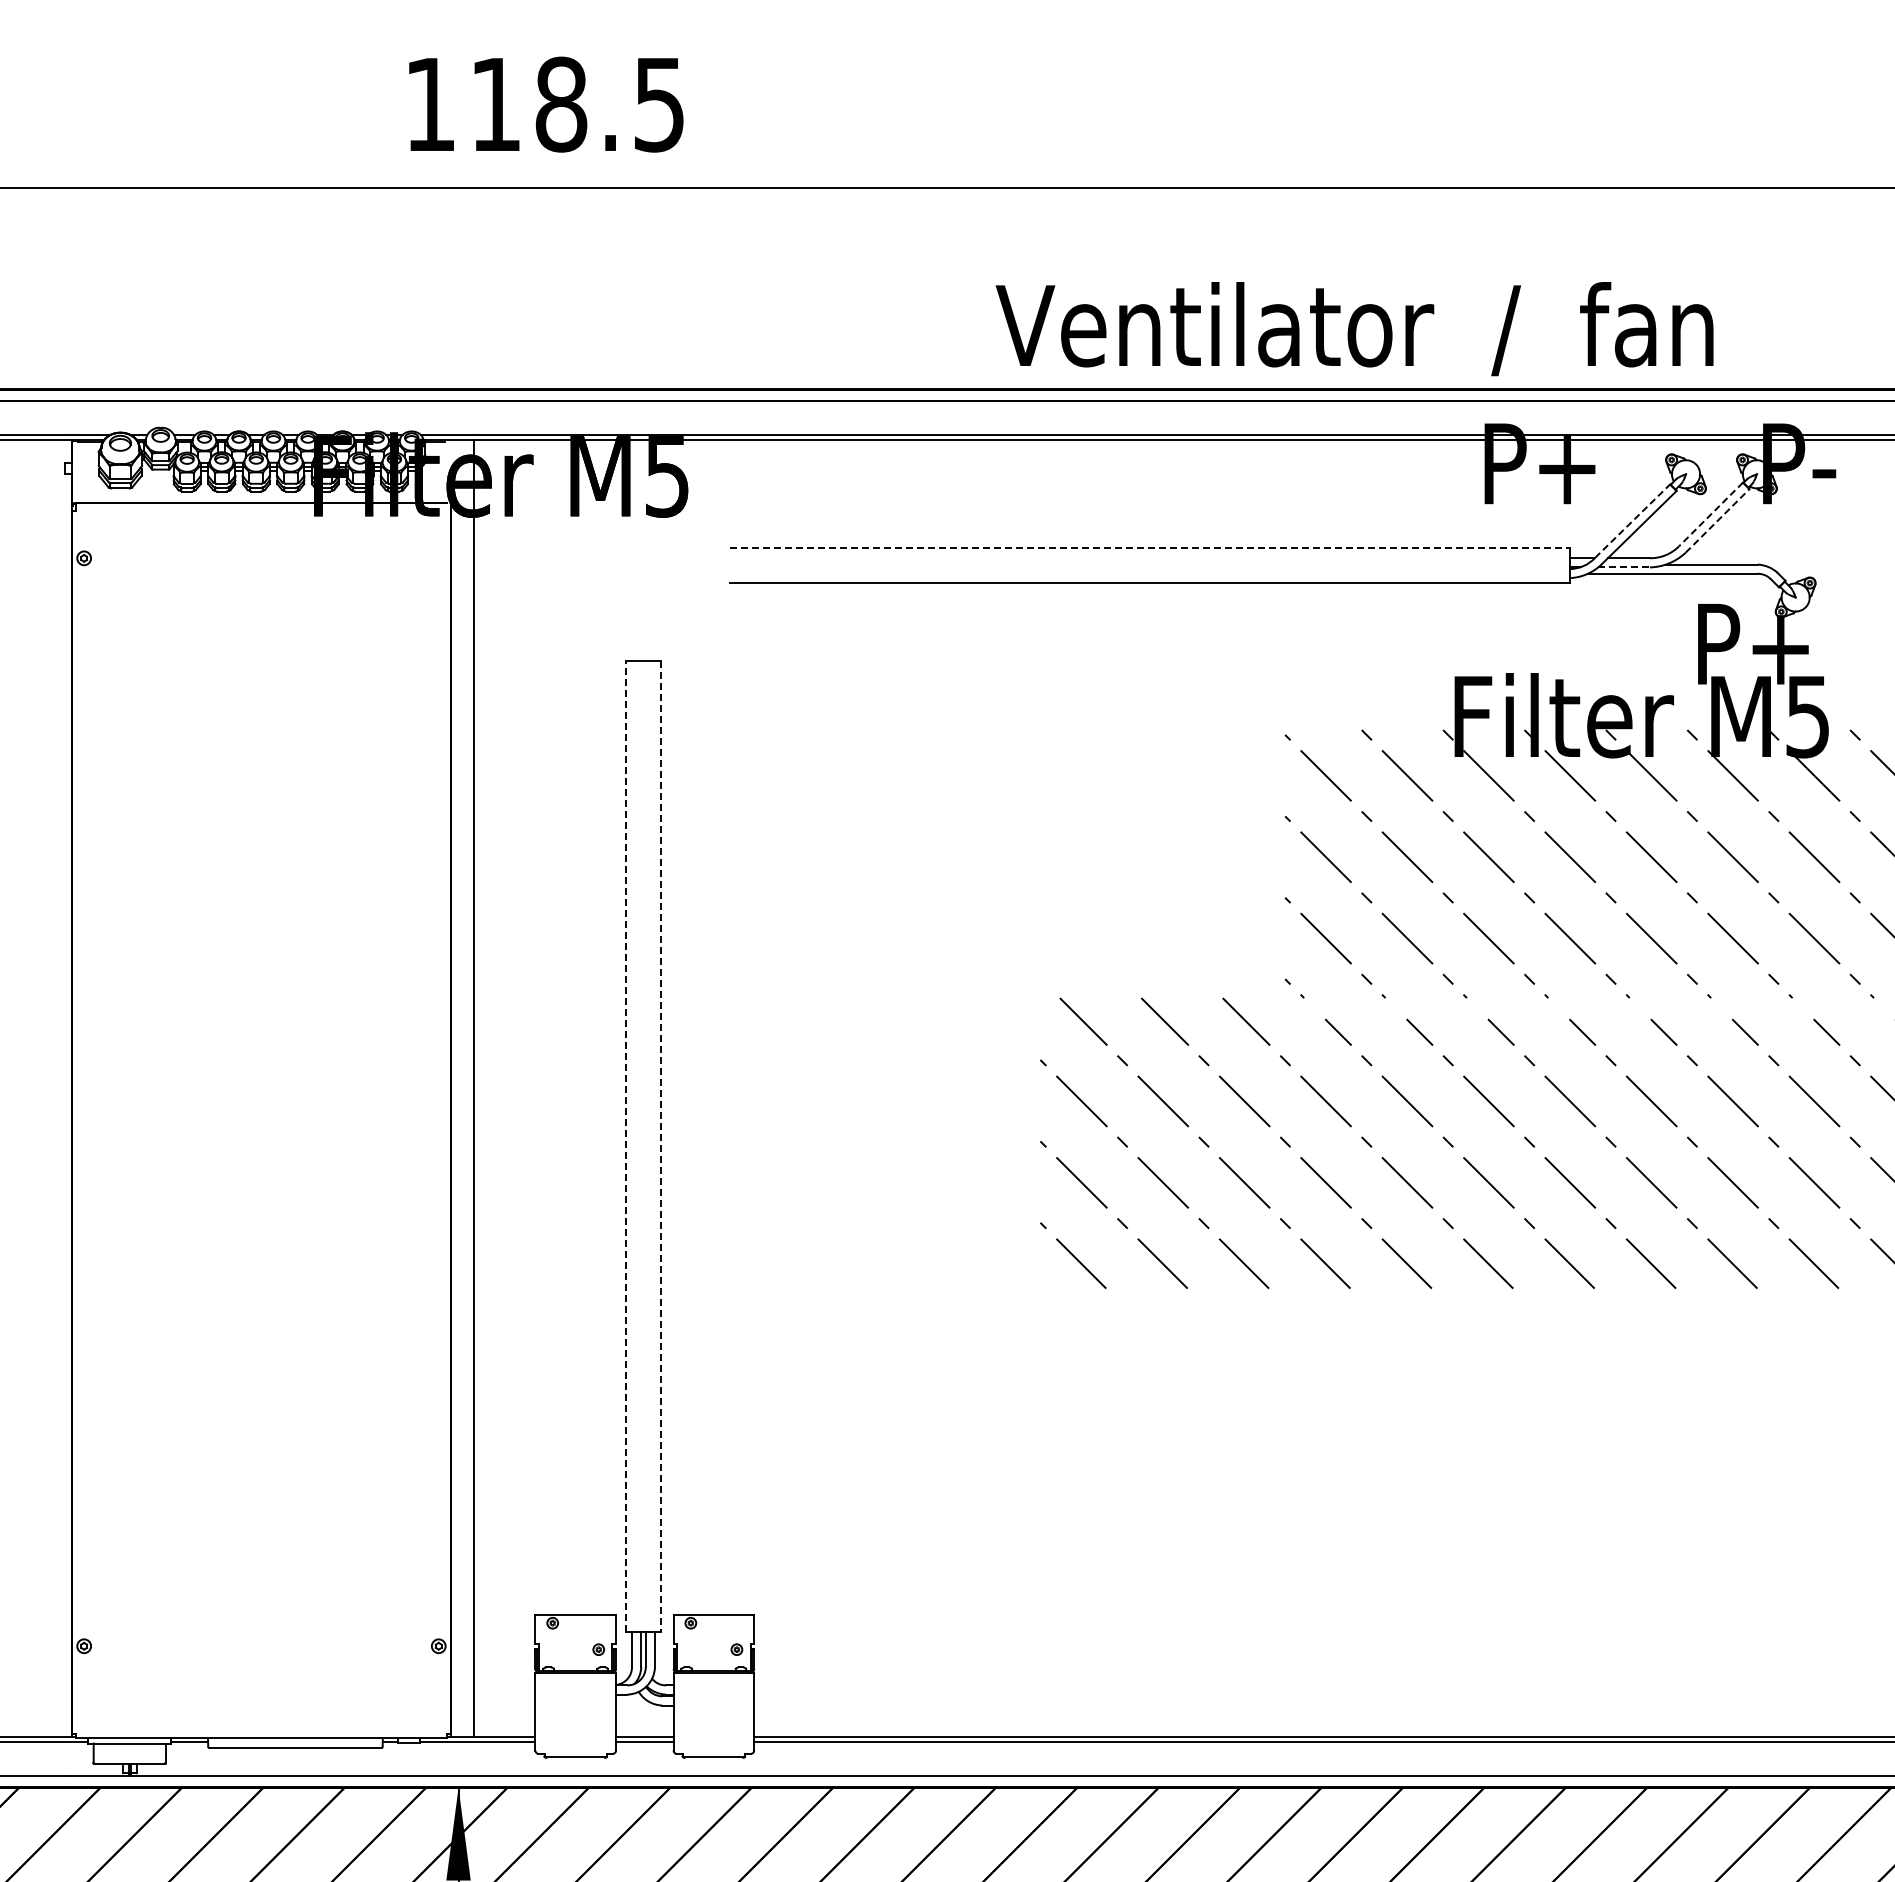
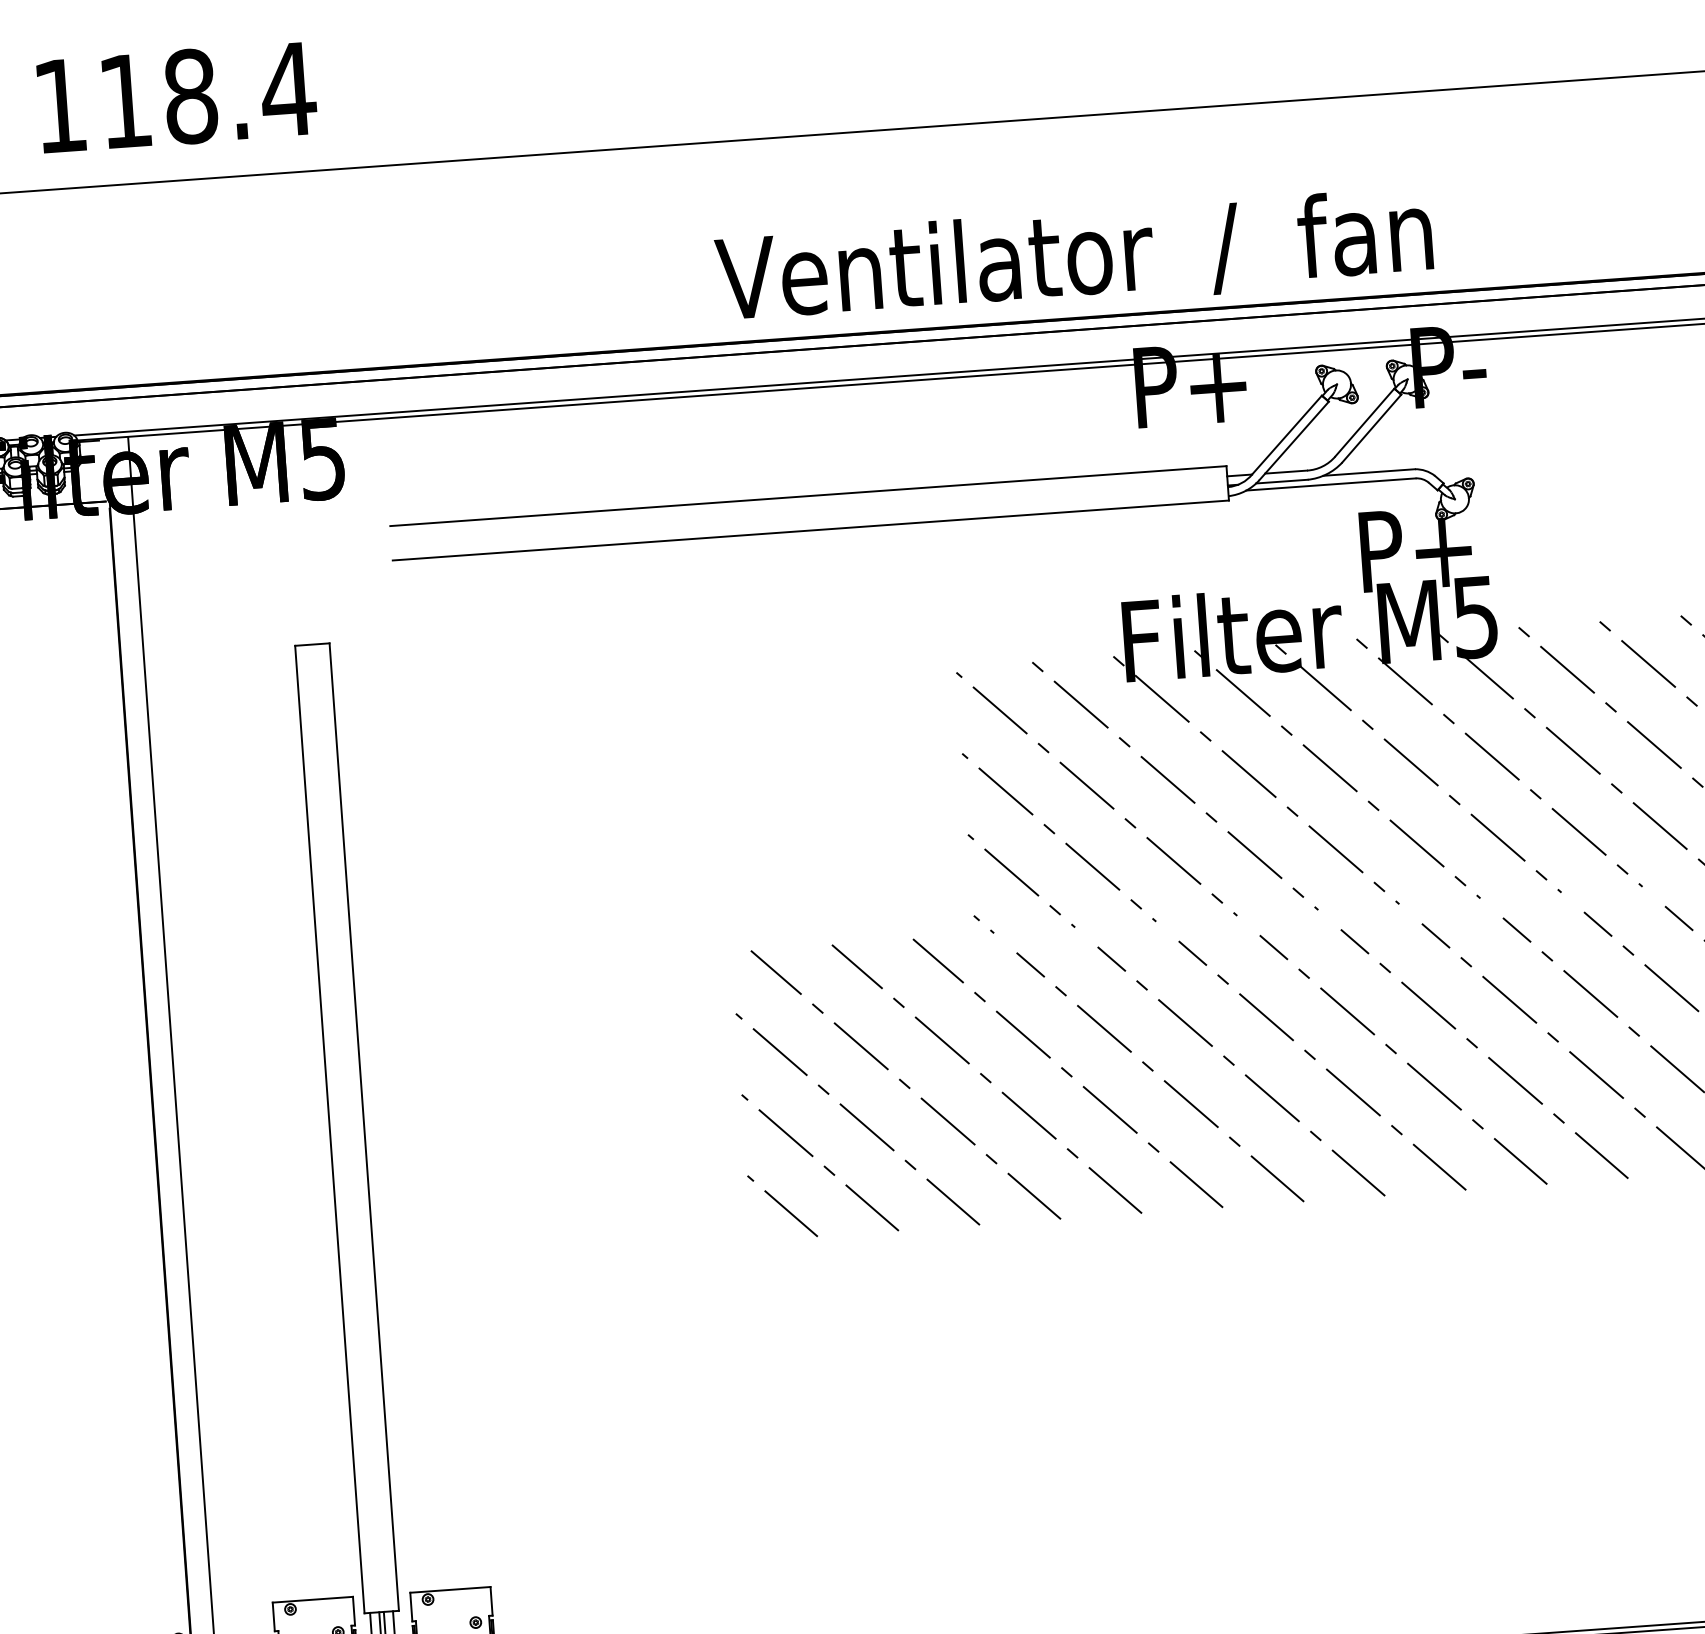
text: (659, 105) -> (288, 90), 118.5 -> 118.4
text: (1354, 329) -> (1074, 258), moved
line: (1710, 514) -> (1364, 422), dashed -> solid
line: (1633, 520) -> (1287, 434), dashed -> solid
line: (1718, 520) -> (1372, 428), dashed -> solid
line: (1149, 548) -> (808, 496), dashed -> solid
line: (1624, 567) -> (1282, 481), dashed -> solid
line: (626, 1146) -> (329, 1129), dashed -> solid
line: (660, 1146) -> (363, 1127), dashed -> solid

